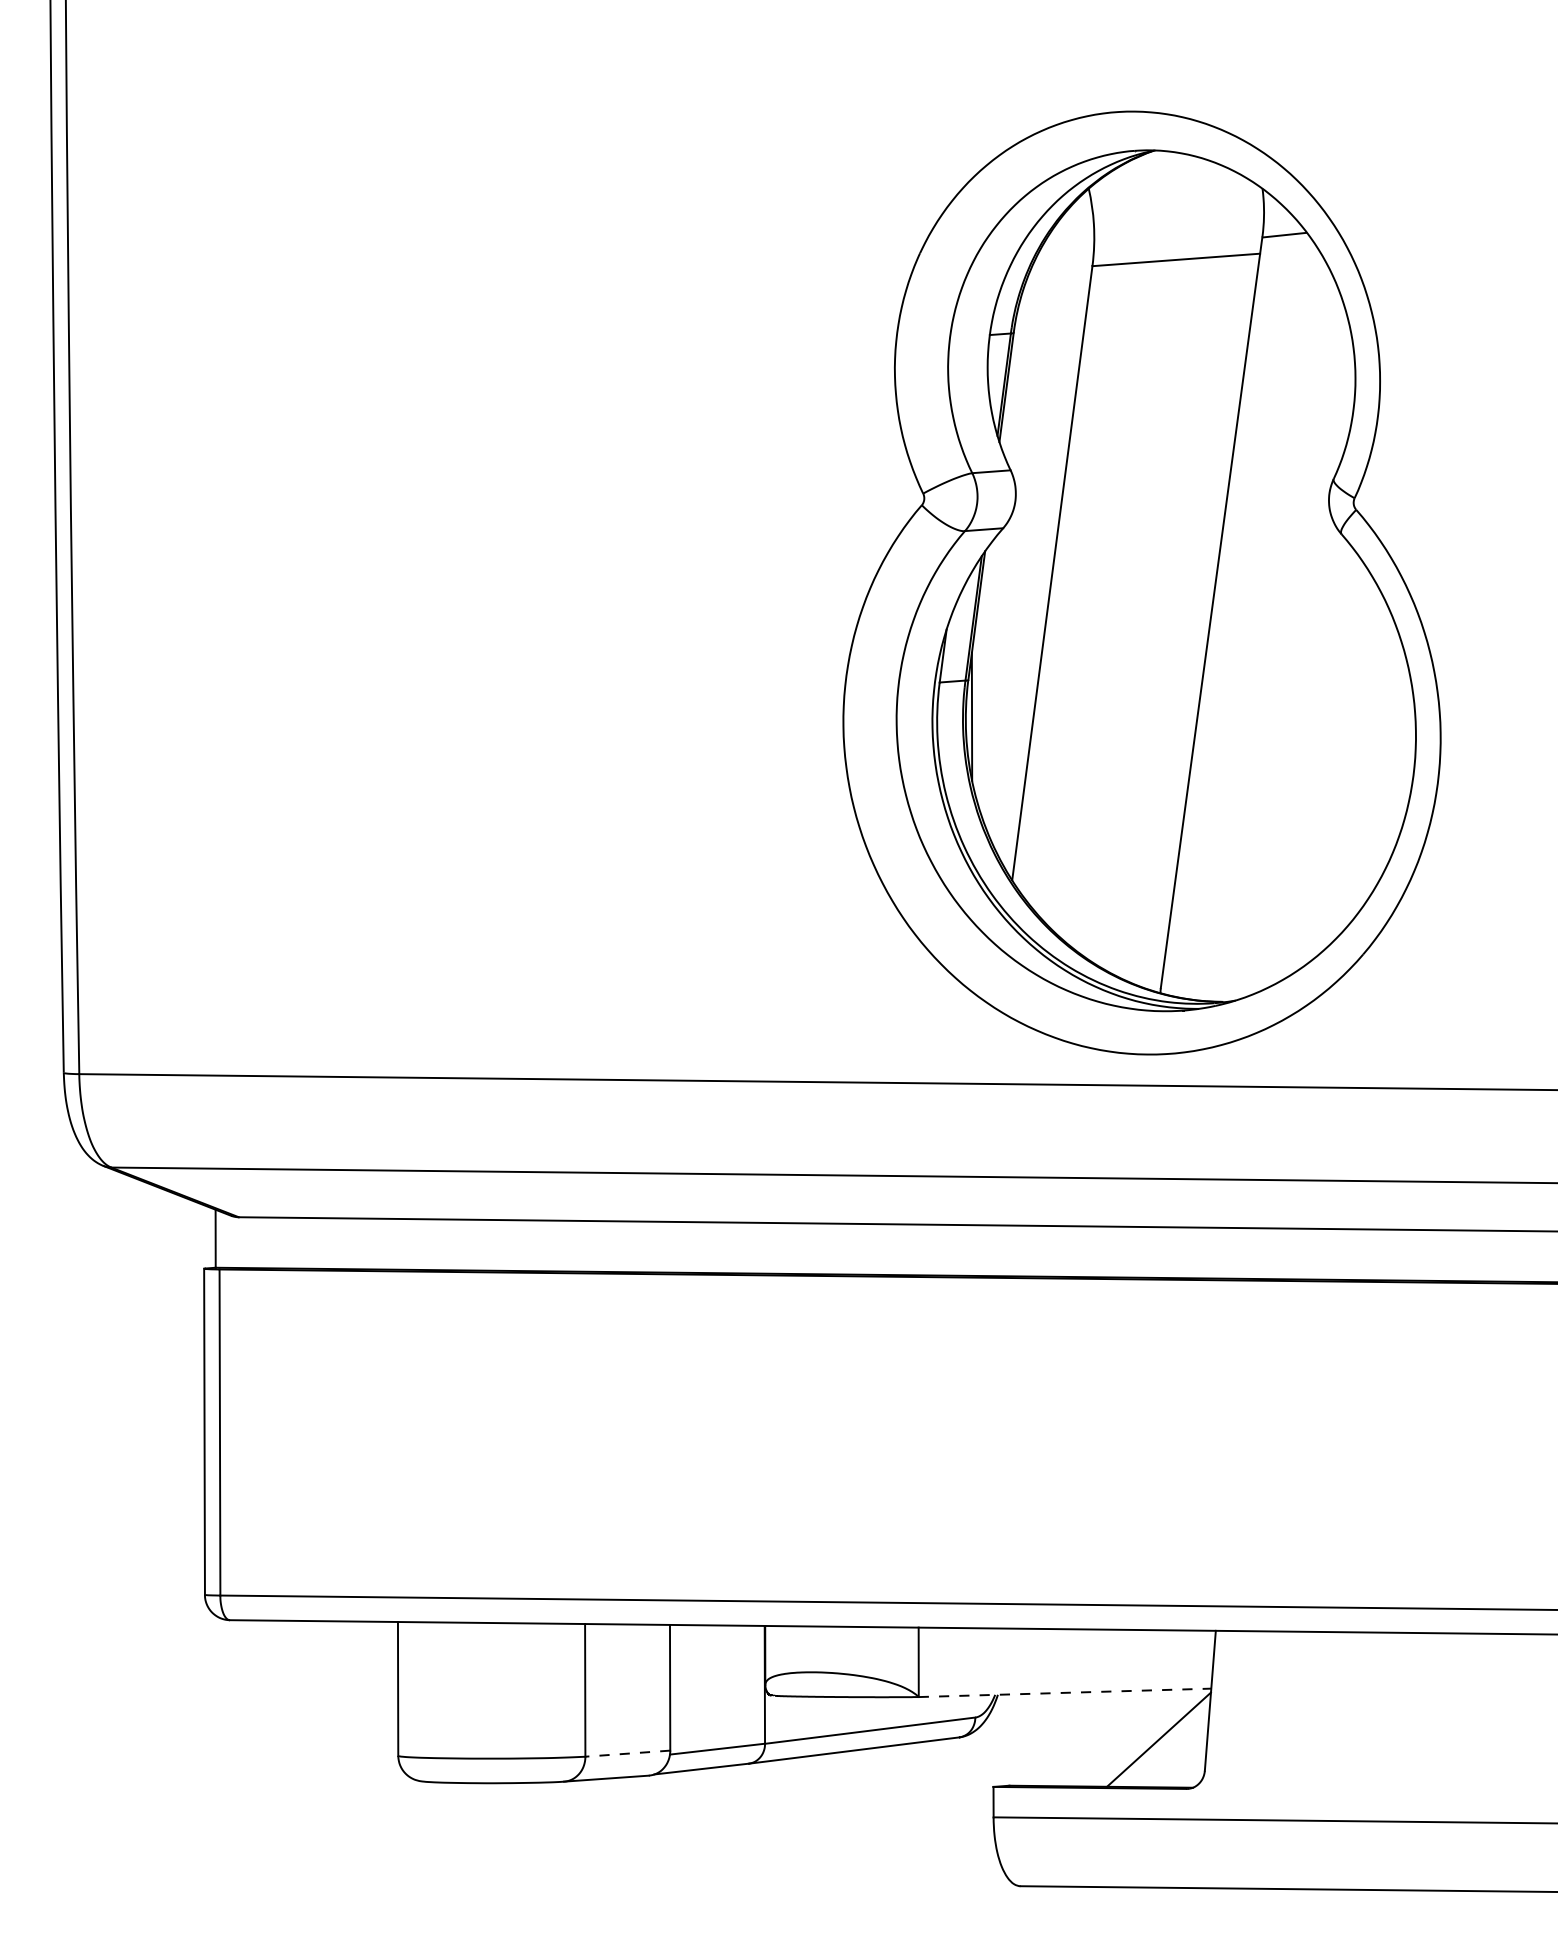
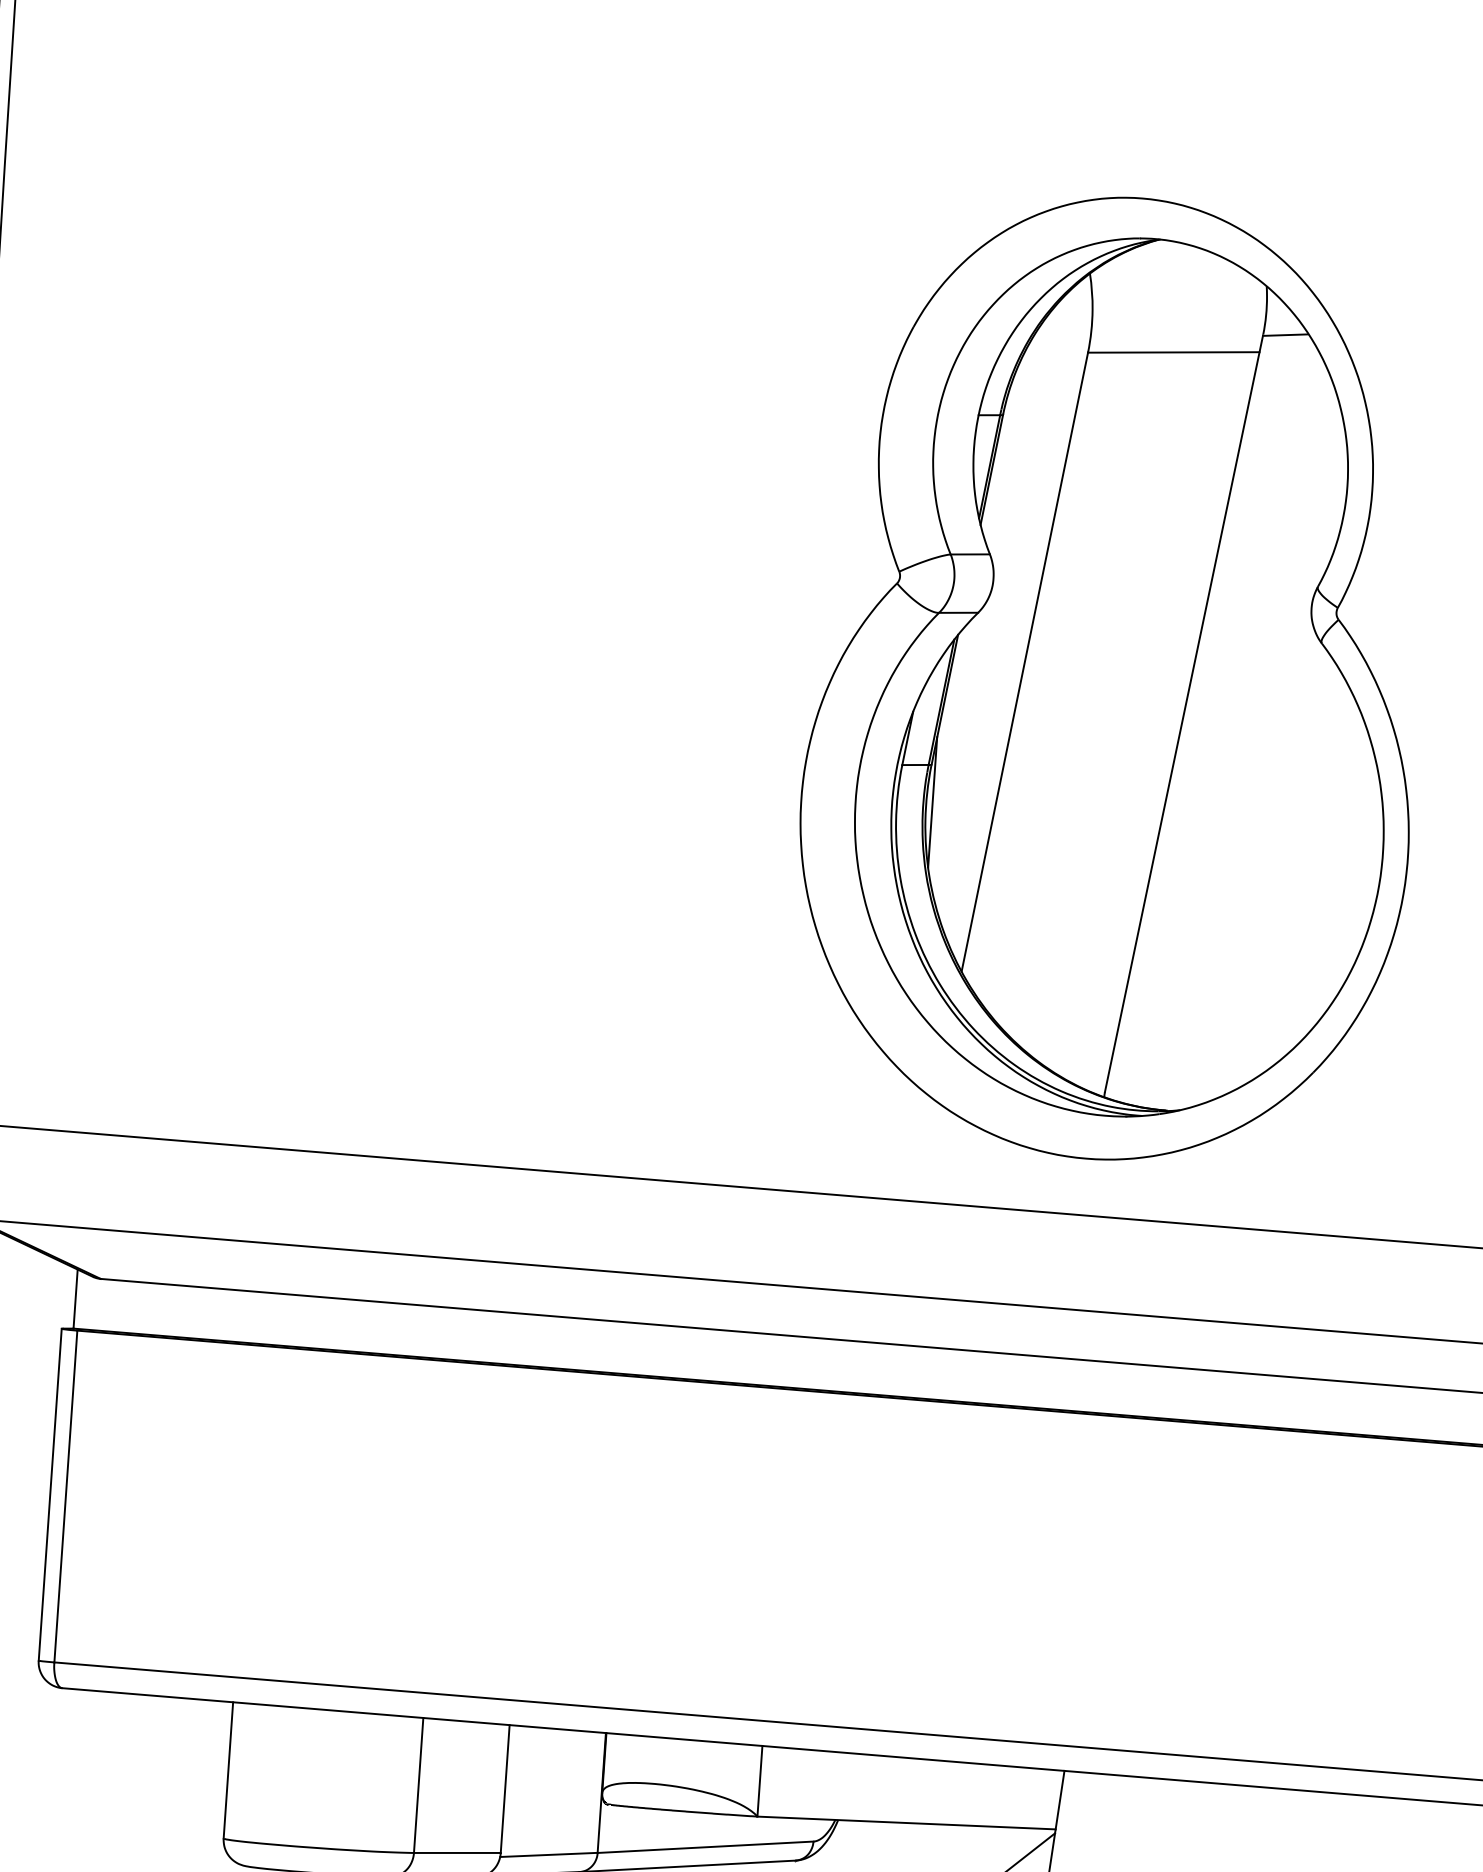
part: (1141, 582) -> (1114, 678), moved
line: (1065, 1692) -> (907, 1822), dashed -> solid
line: (627, 1753) -> (457, 1852), dashed -> solid

